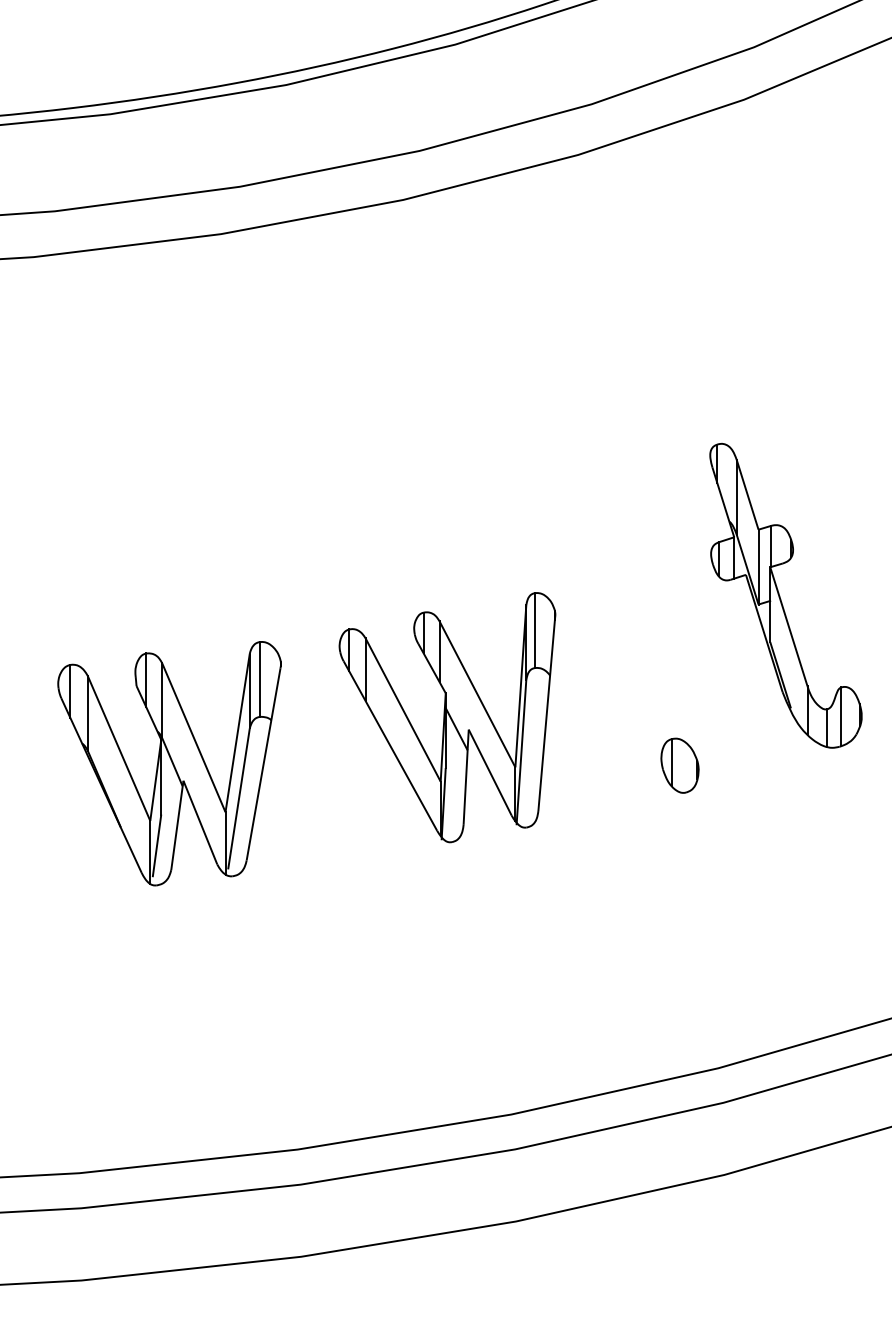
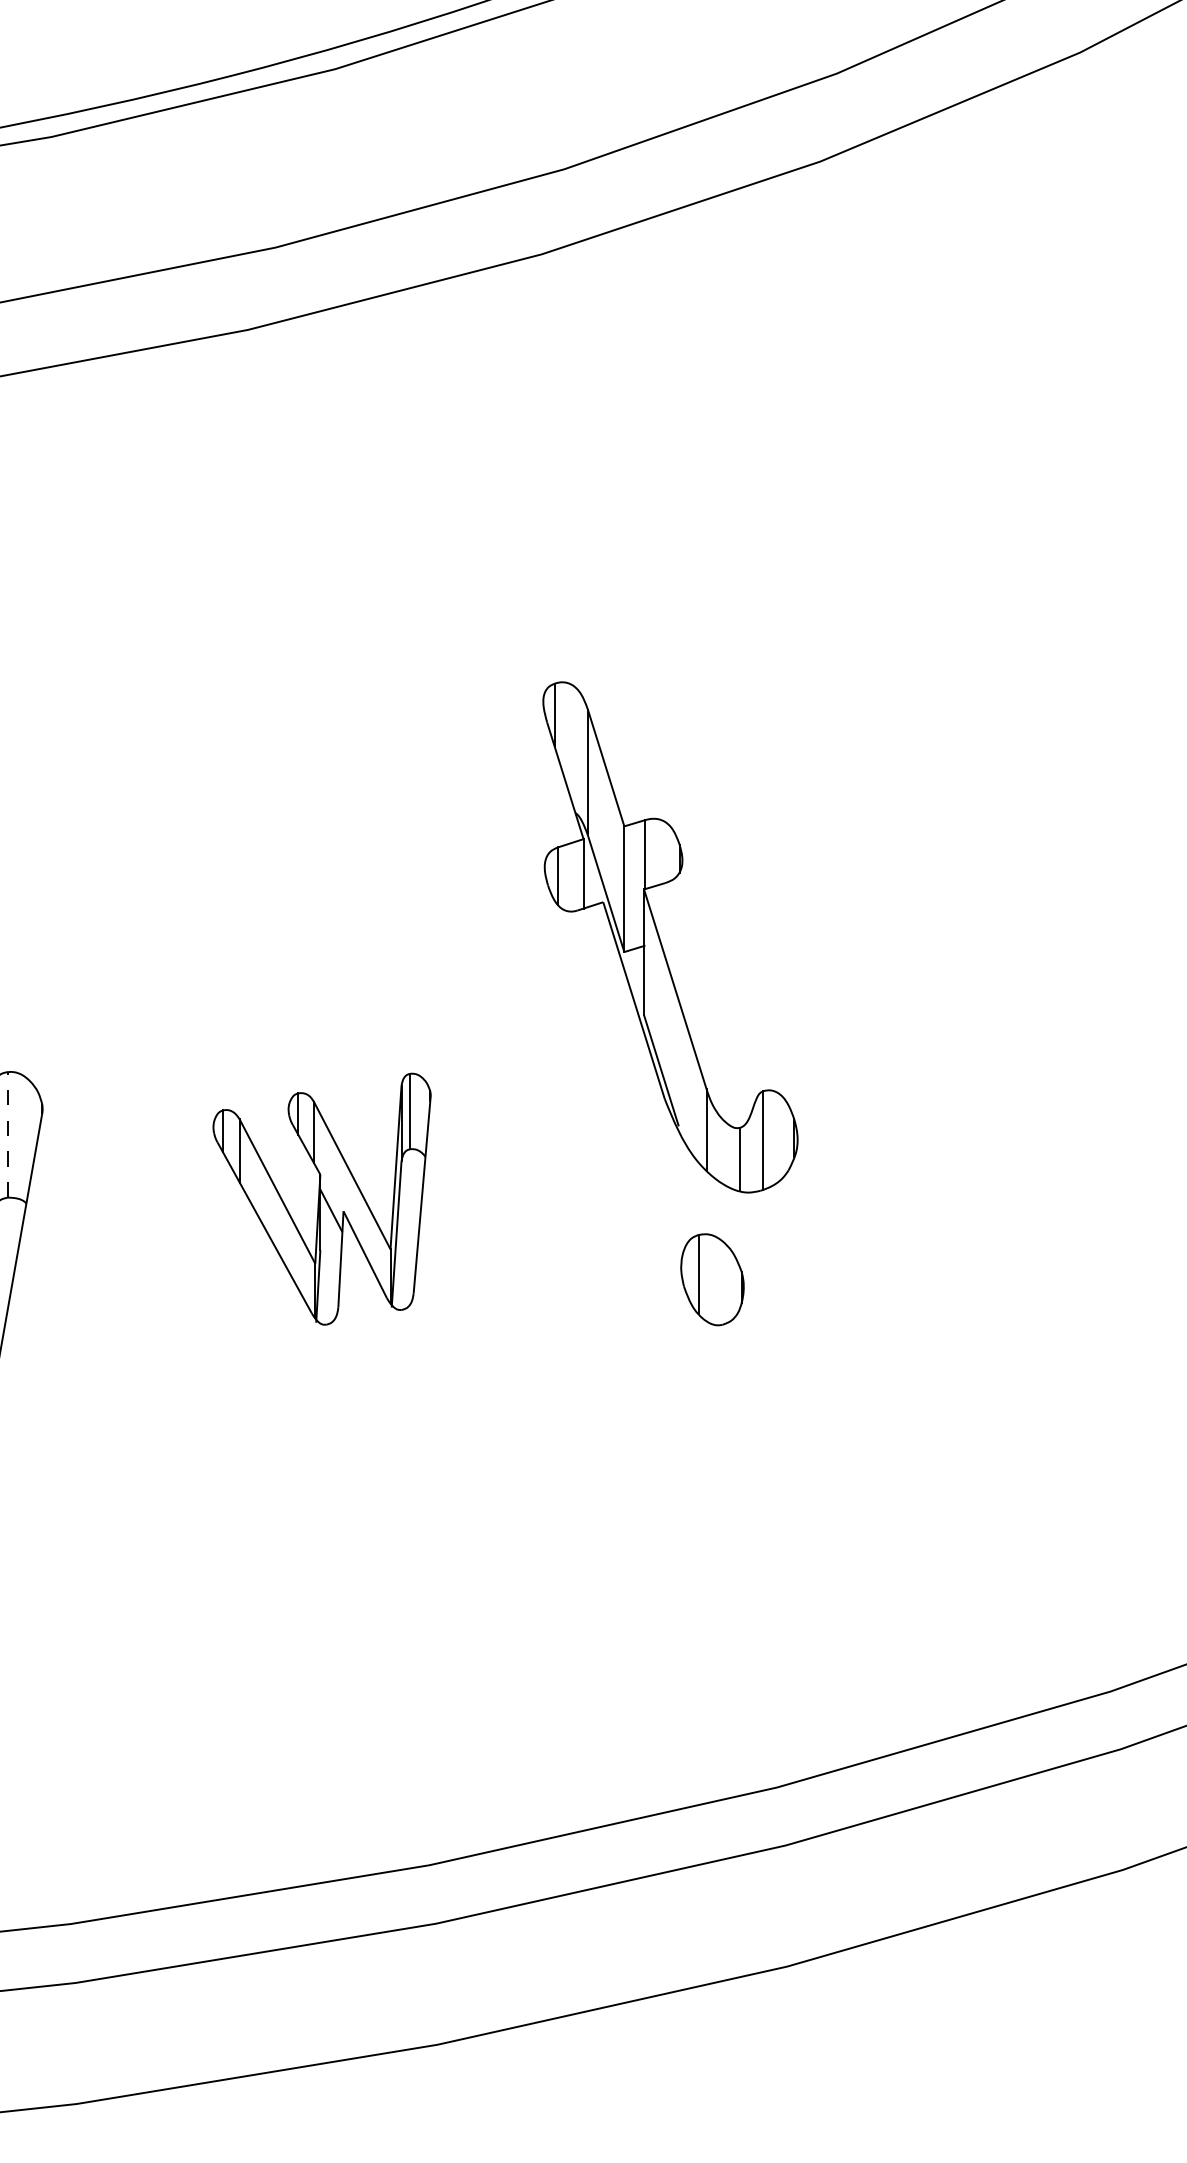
part: (785, 595) -> (669, 936), moved
line: (260, 678) -> (8, 1133), solid -> dashed
part: (447, 717) -> (322, 1198), size x0.6

